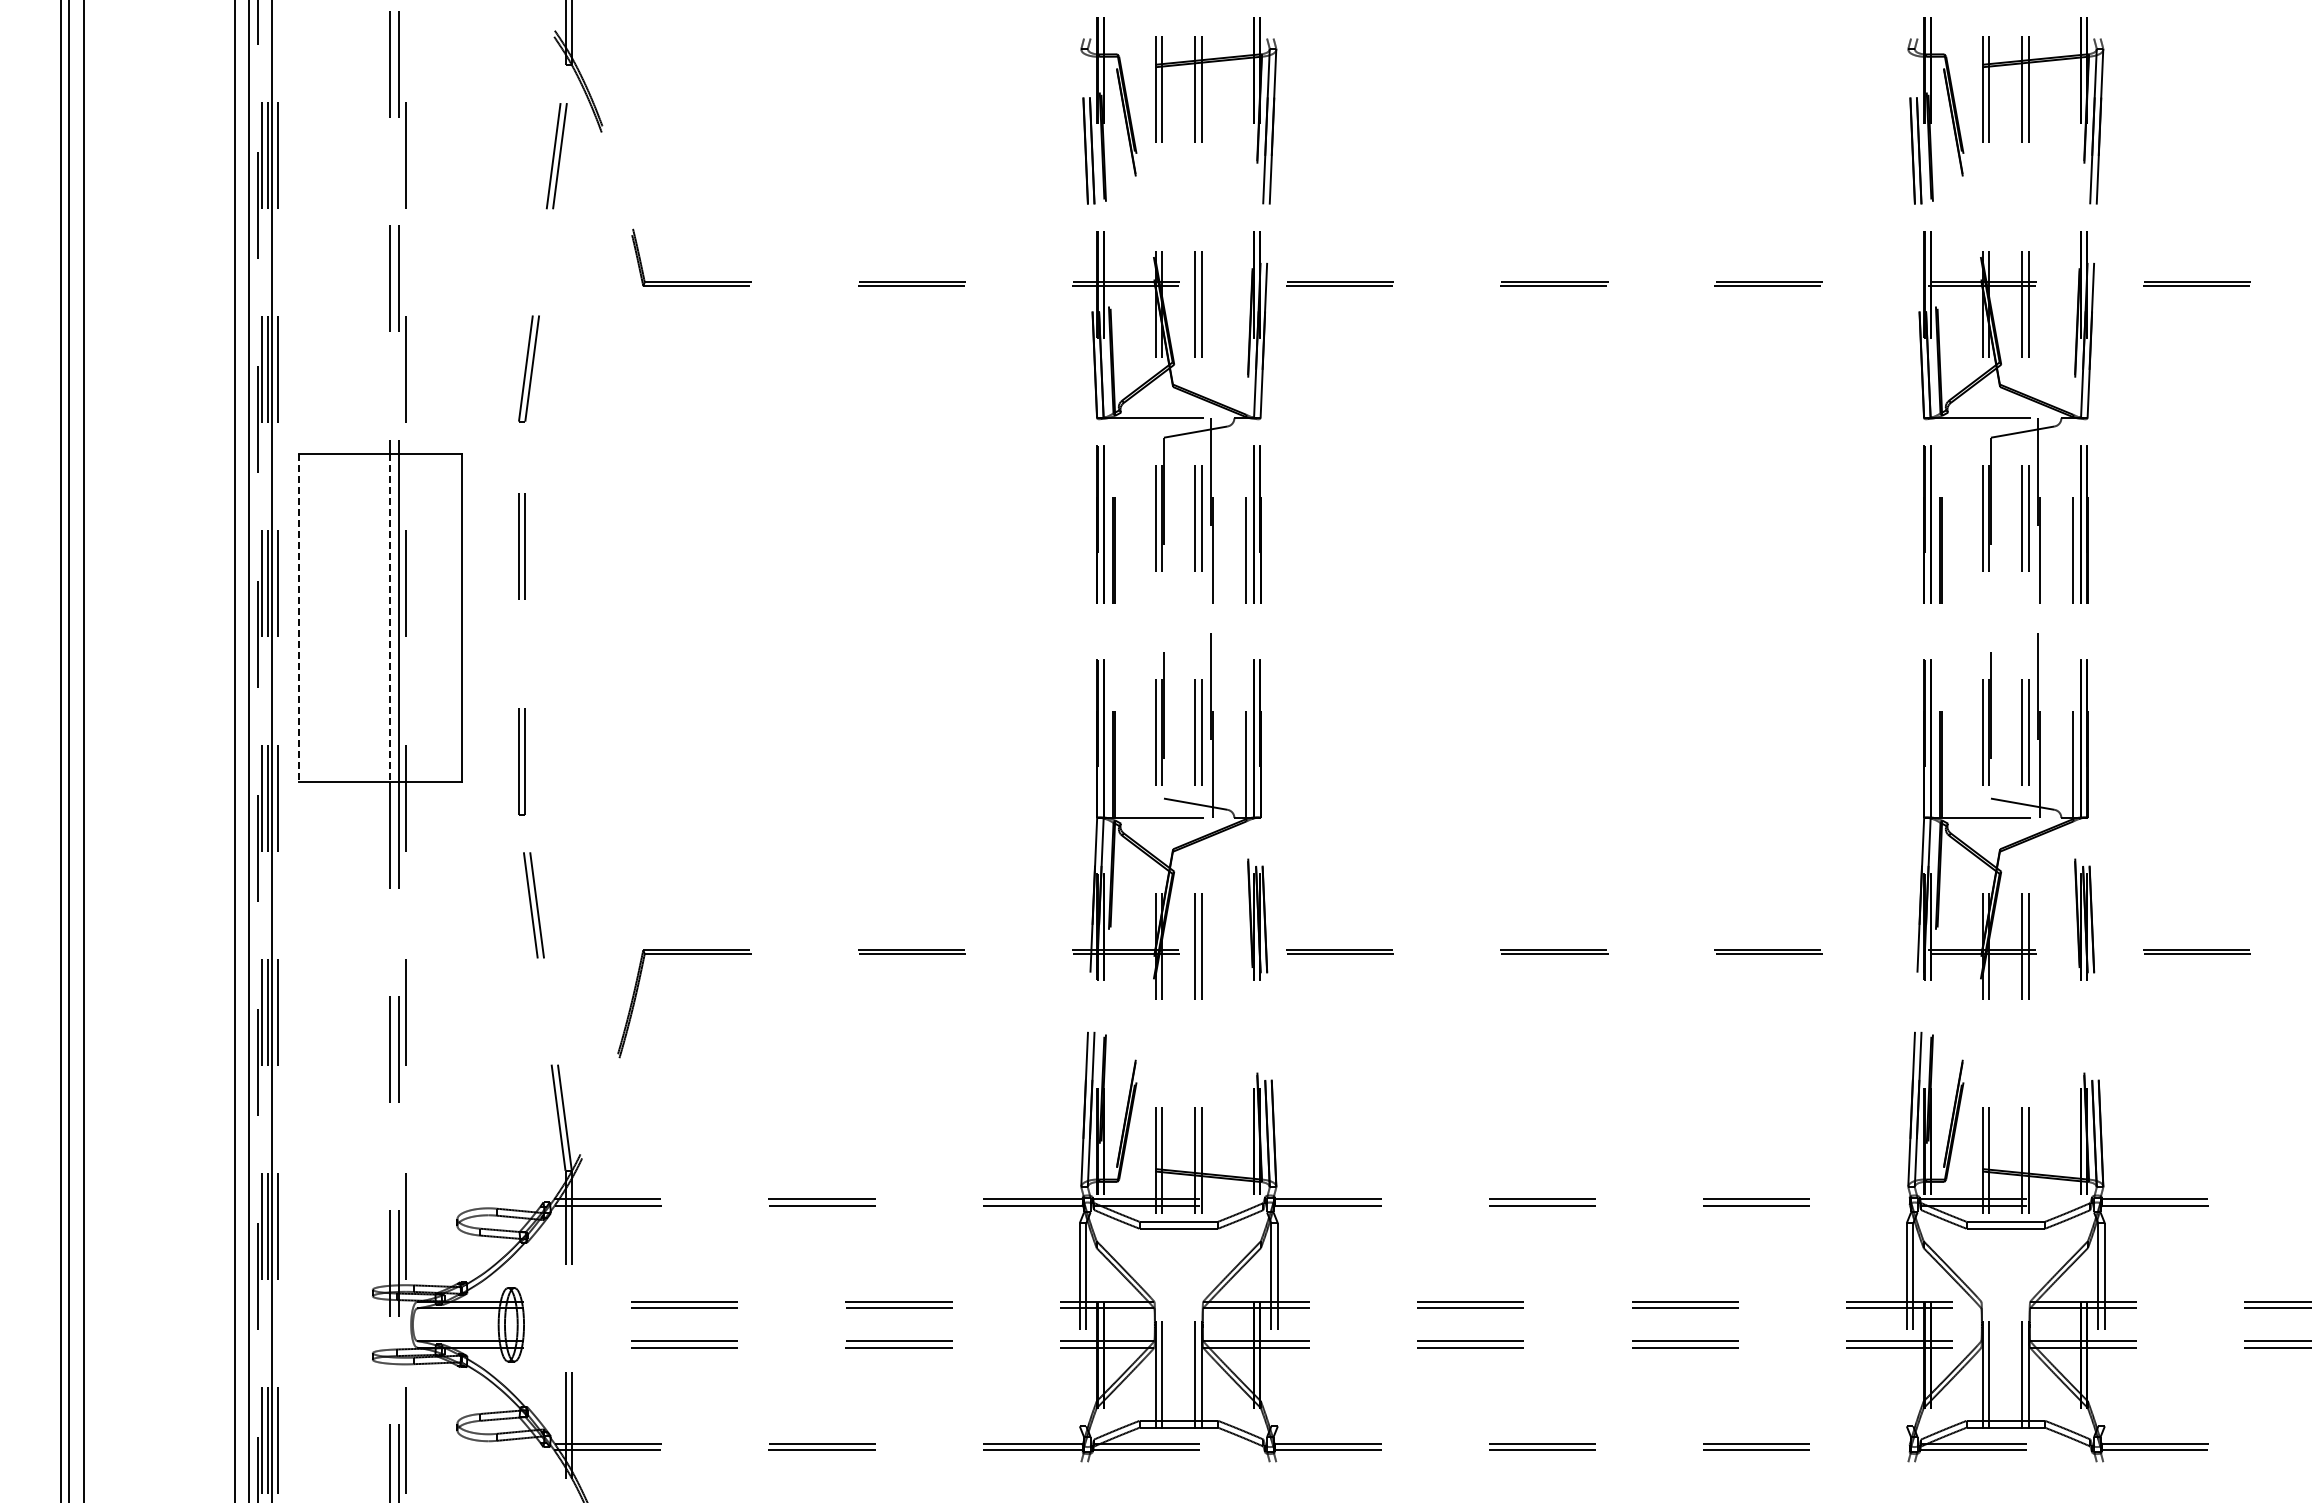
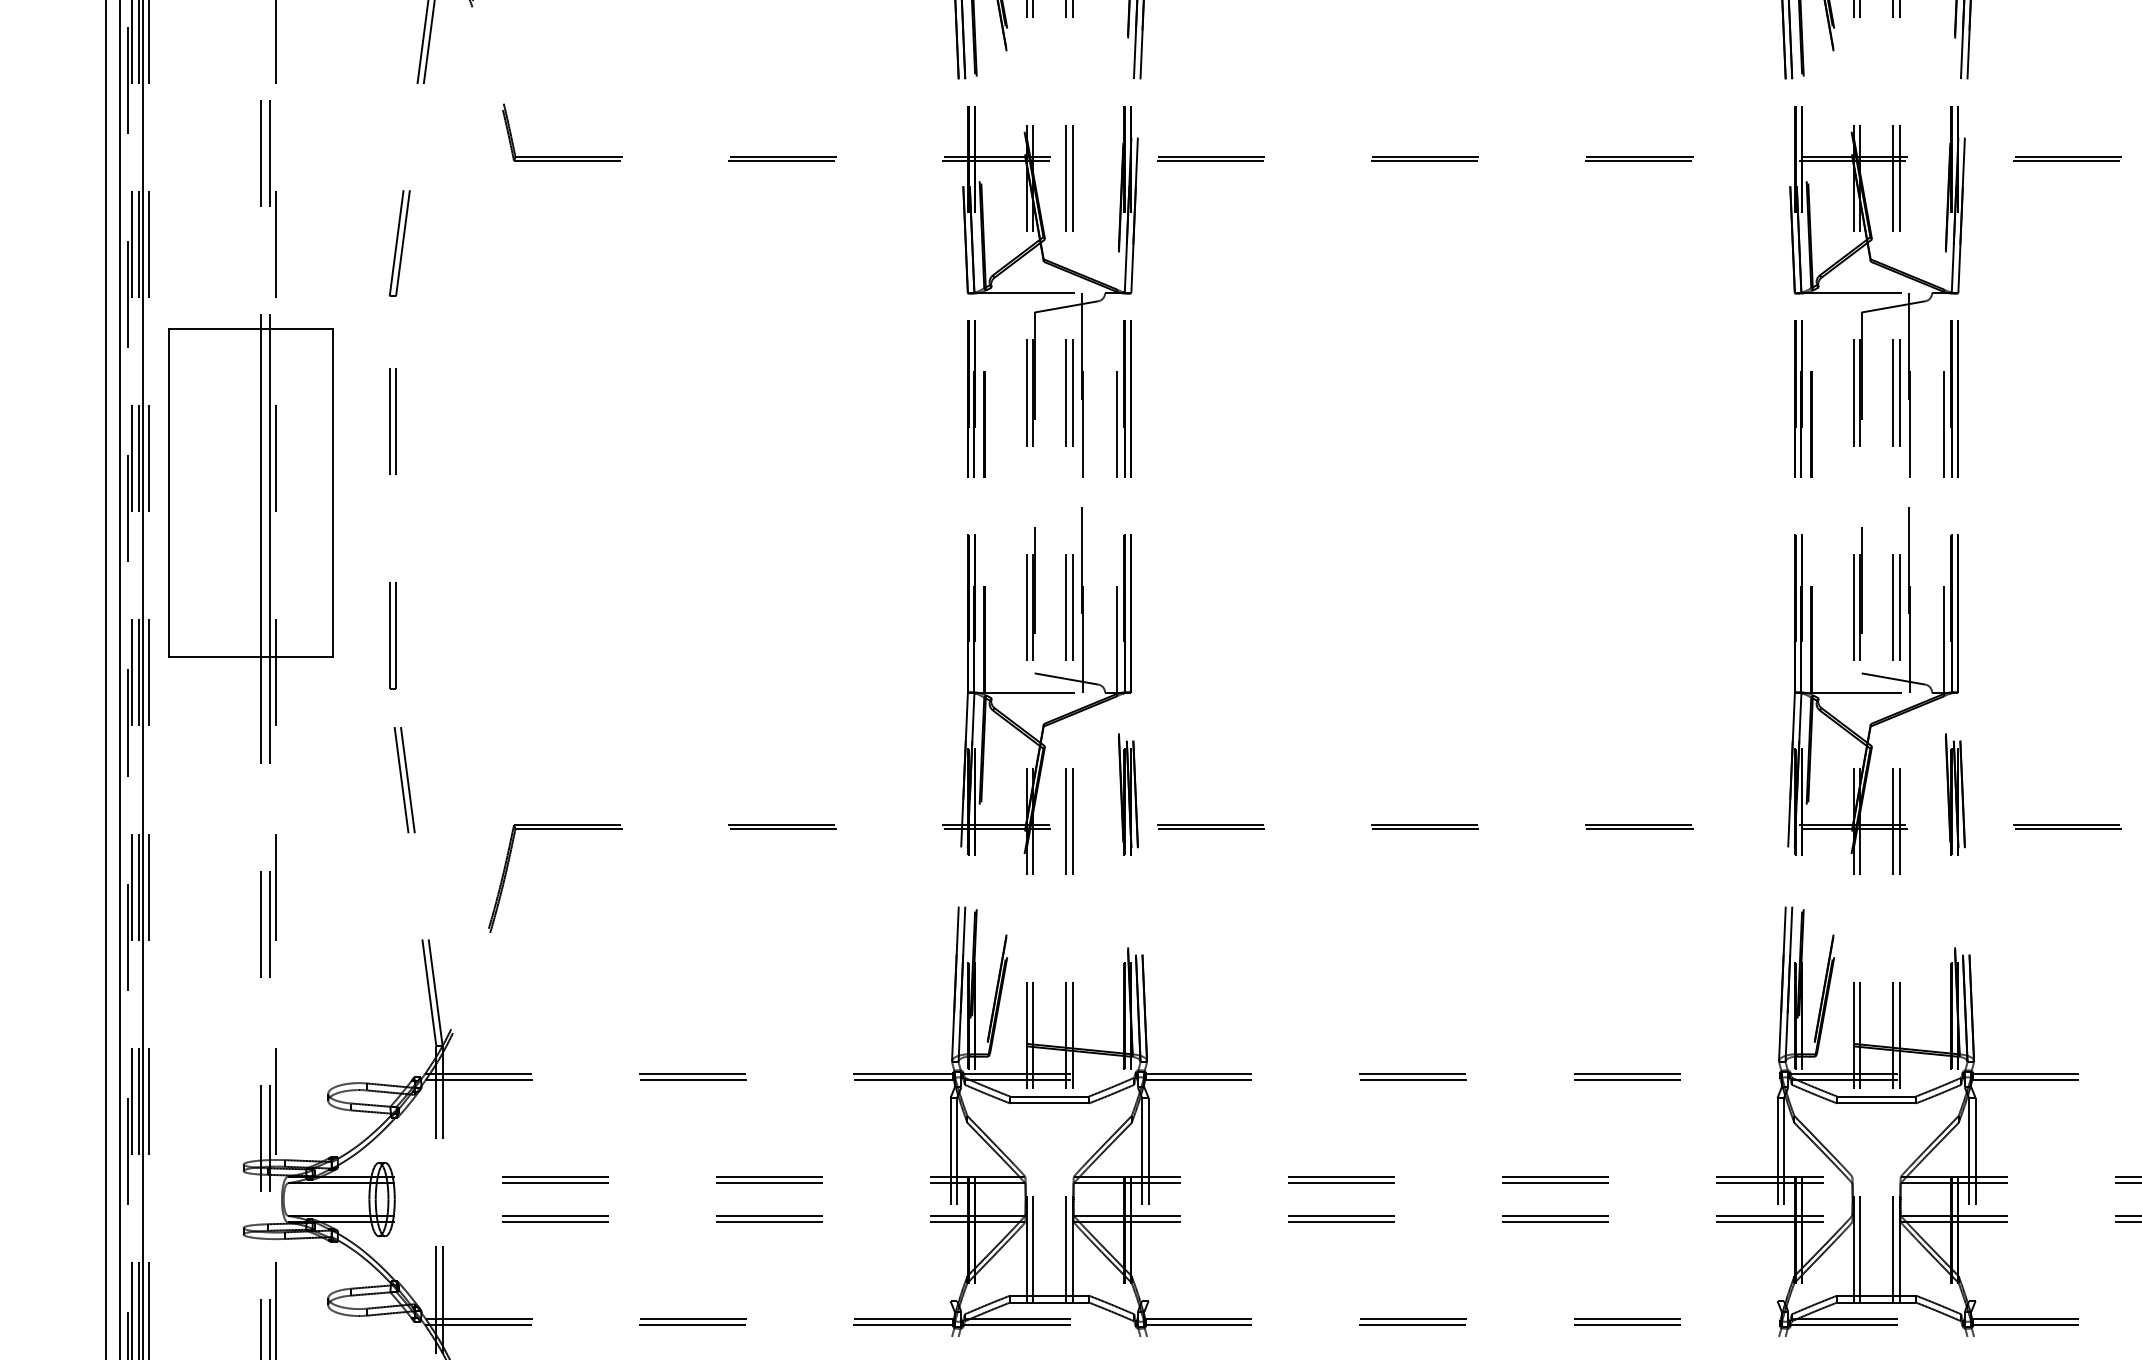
line: (298, 618) -> (169, 493), dashed -> solid
line: (389, 618) -> (260, 493), dashed -> solid

